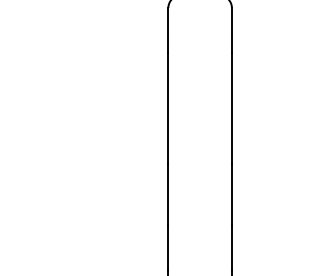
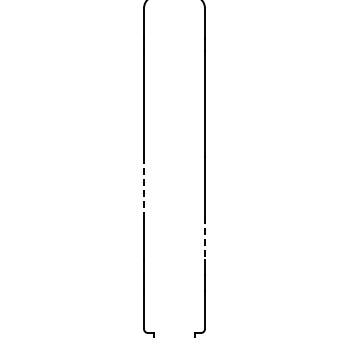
line: (168, 195) -> (144, 187), solid -> dashed
line: (231, 248) -> (204, 238), solid -> dashed

